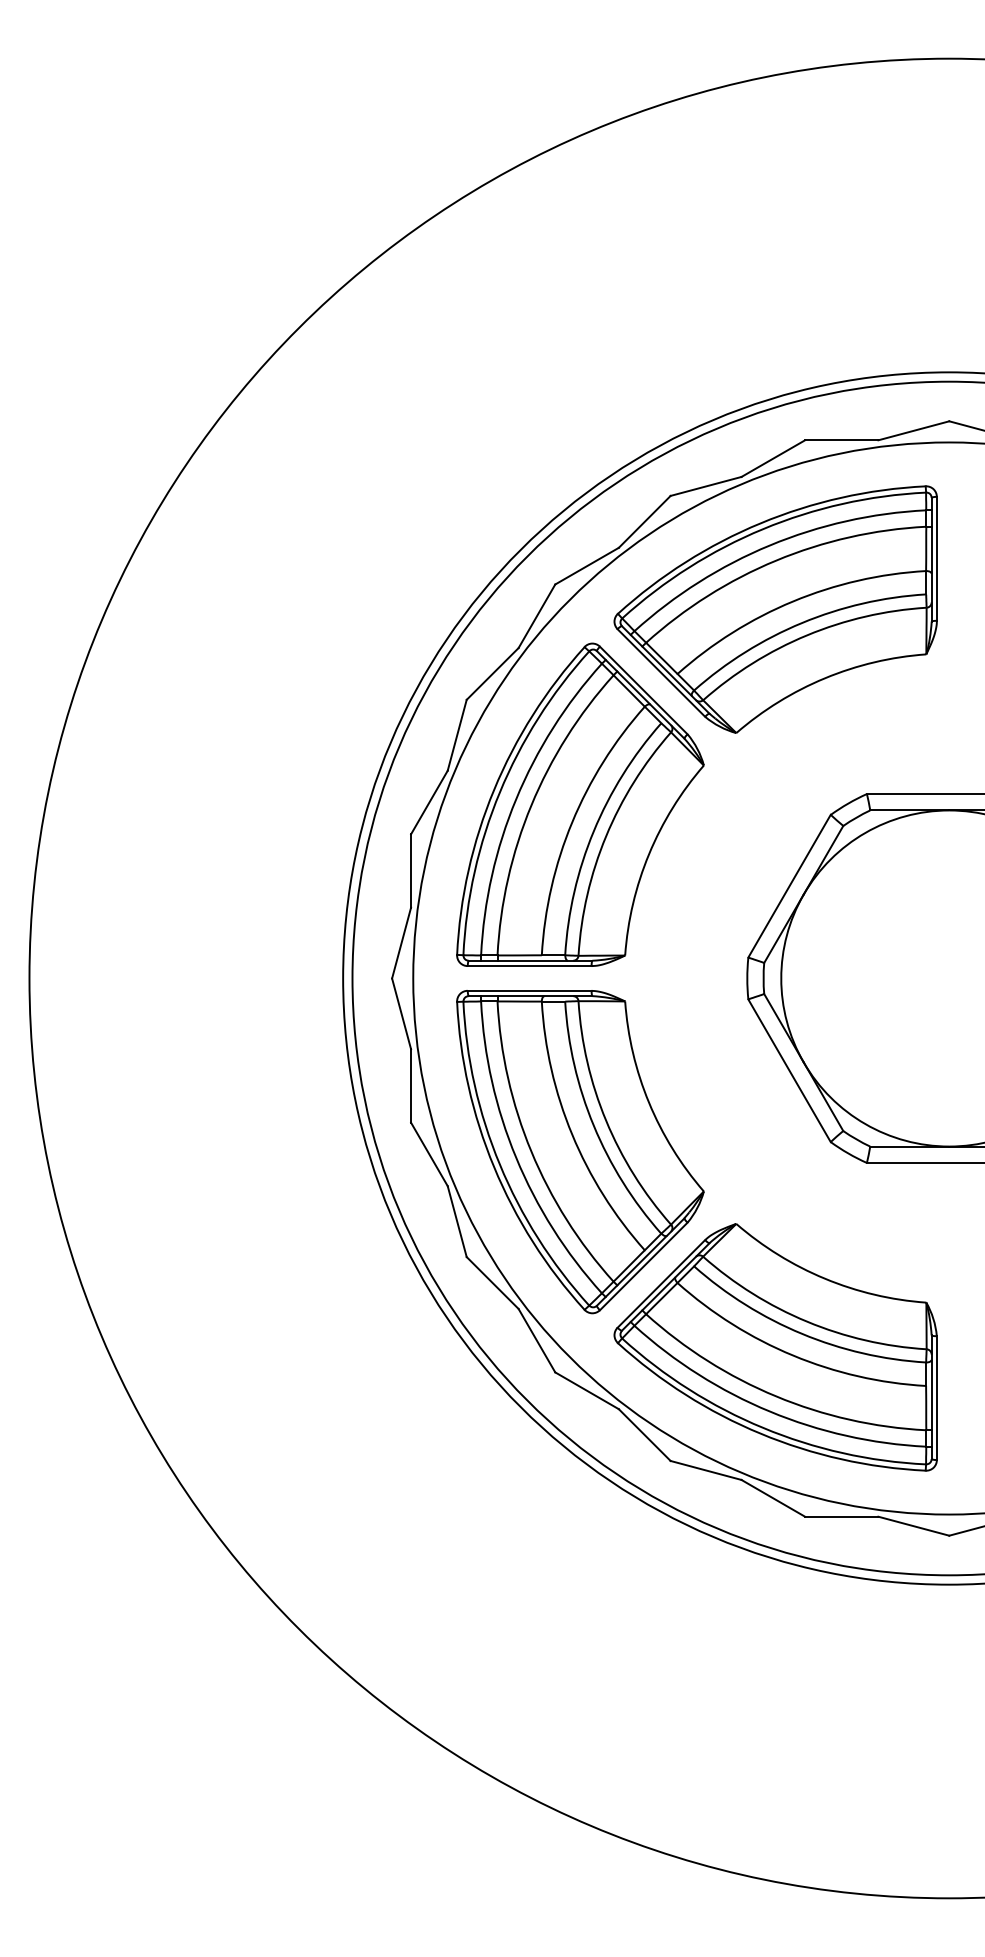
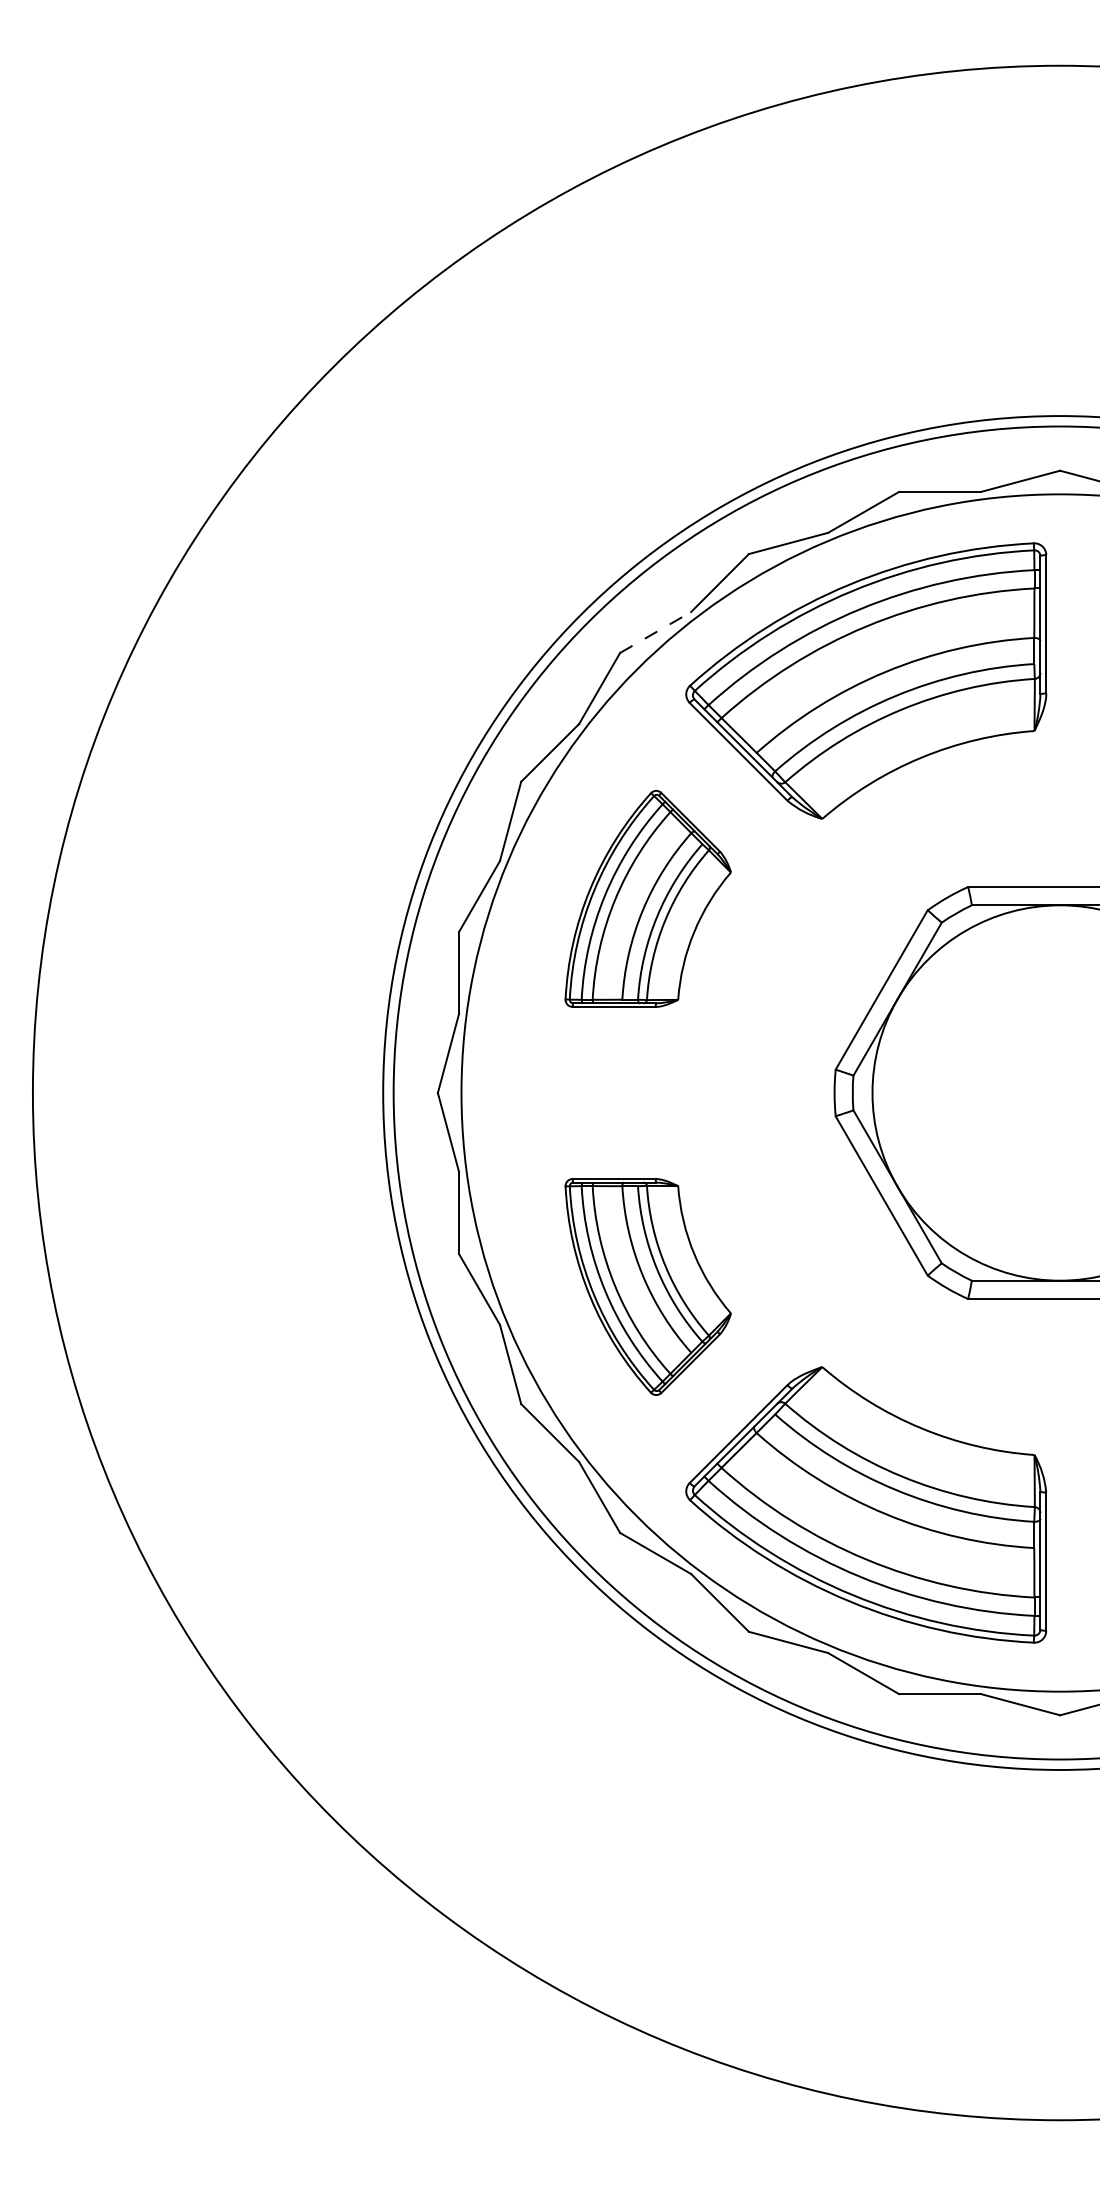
line: (587, 566) -> (656, 632), solid -> dashed
part: (580, 804) -> (648, 898), size x0.6
part: (580, 1152) -> (648, 1287), size x0.6

